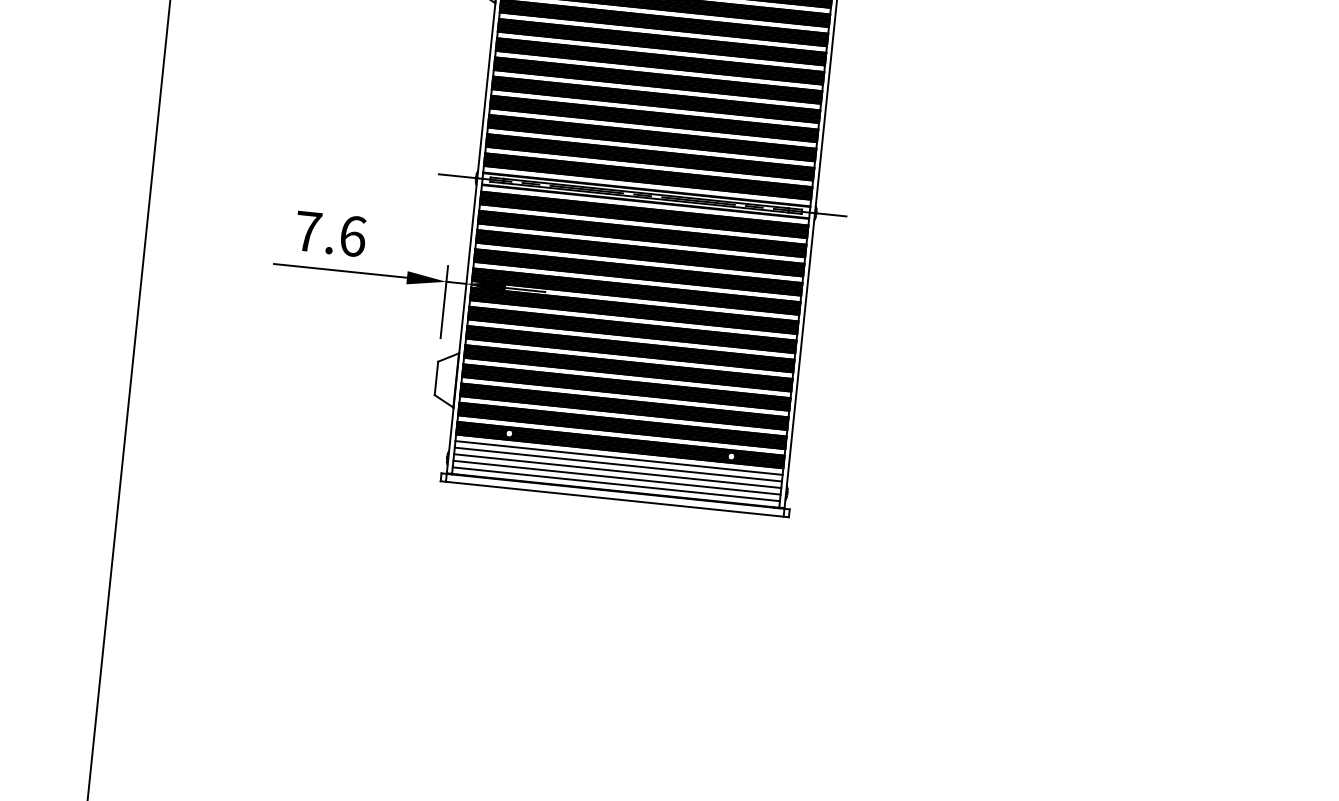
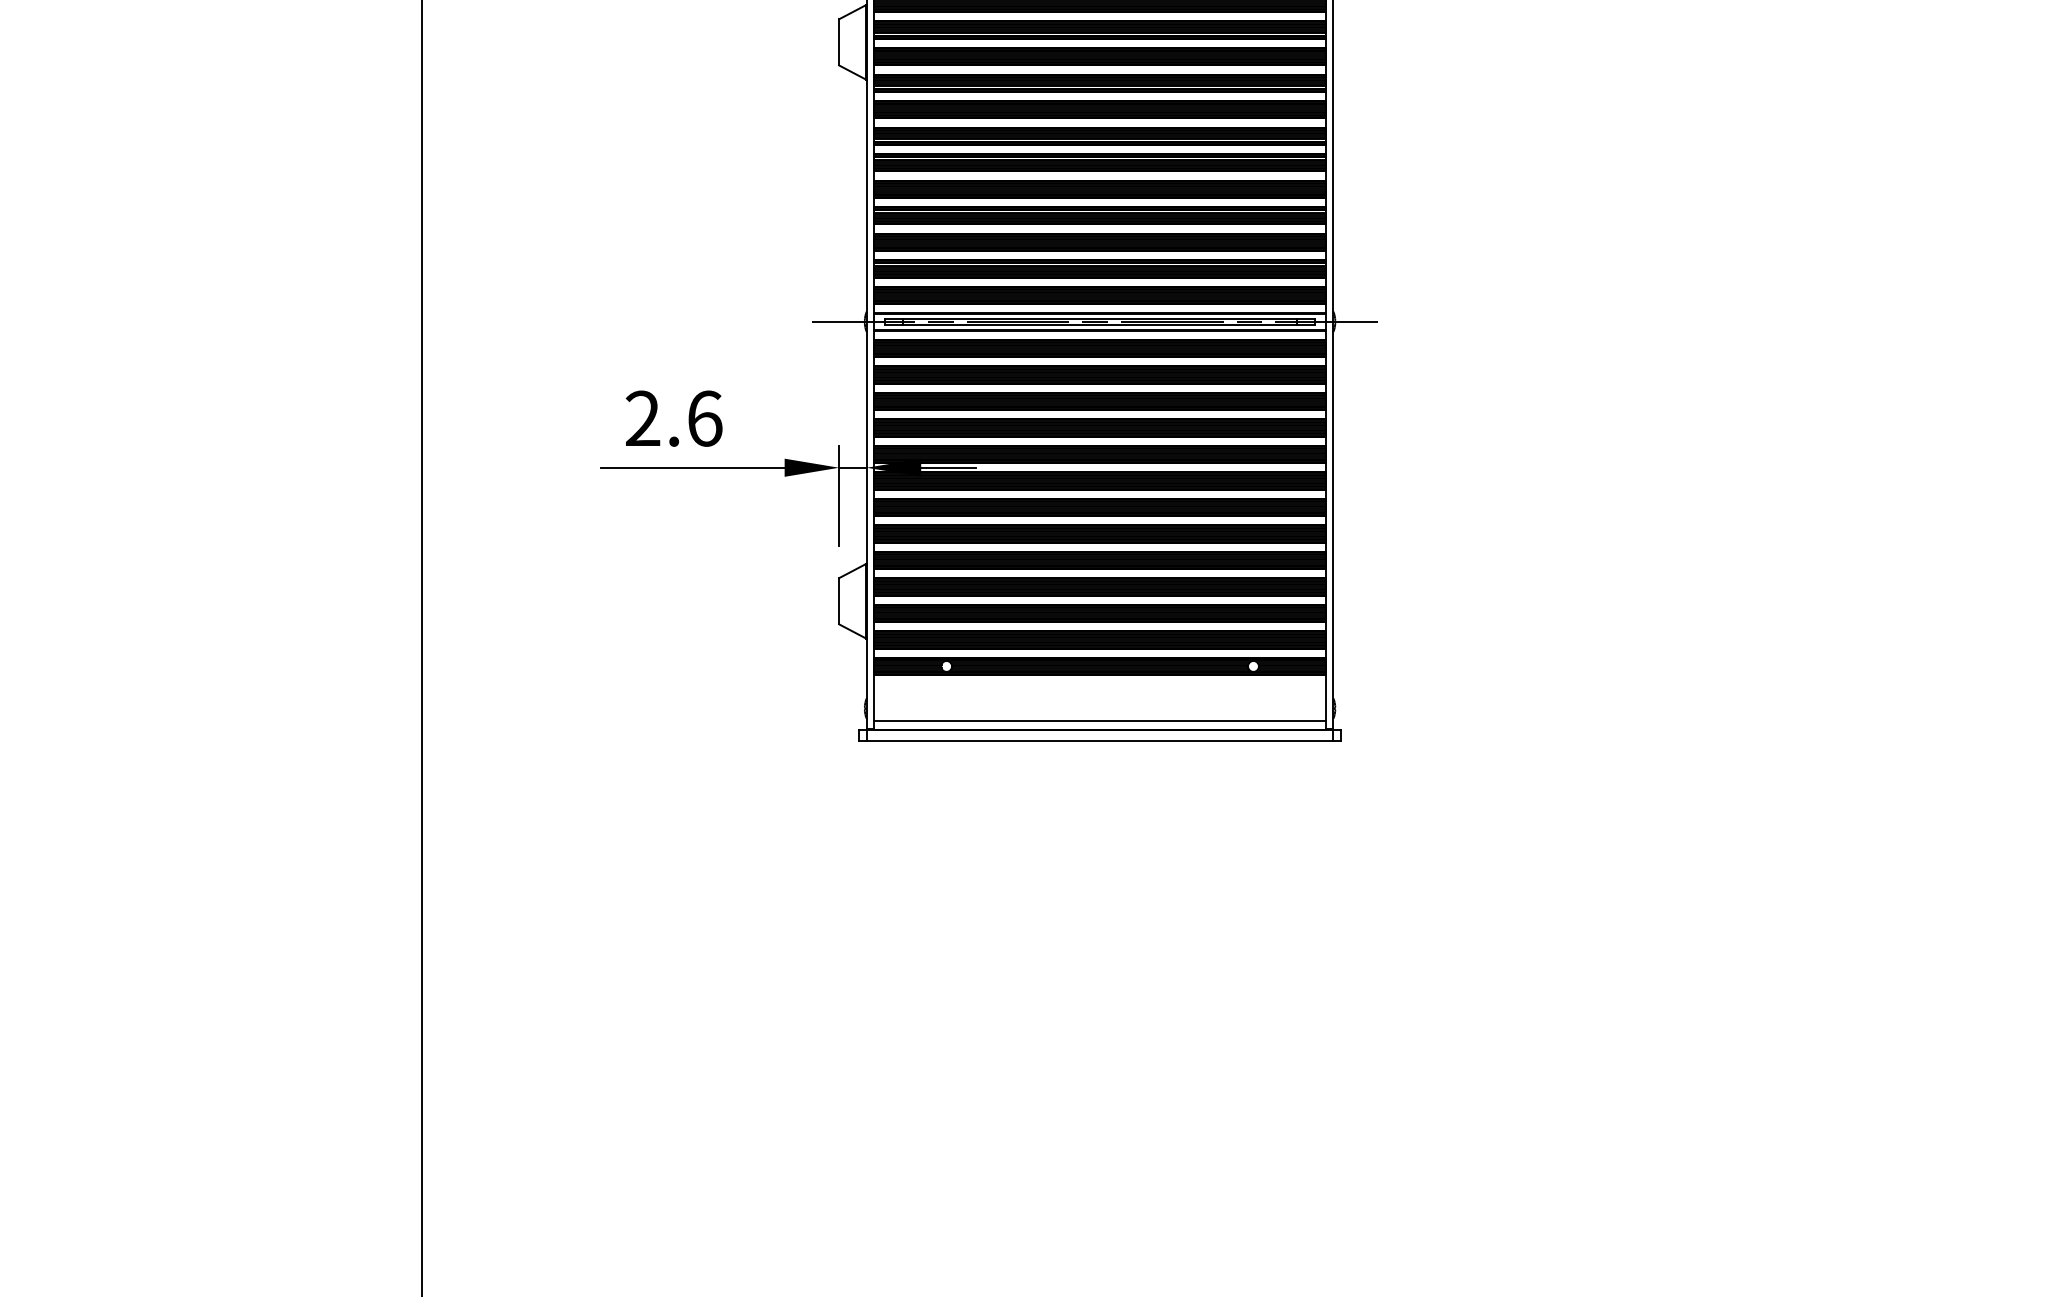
text: (307, 230) -> (642, 417), 7.6 -> 2.6
line: (618, 458) -> (1099, 684), removed
line: (617, 464) -> (1099, 693), removed
line: (617, 471) -> (1099, 702), removed
line: (616, 477) -> (1099, 711), removed

